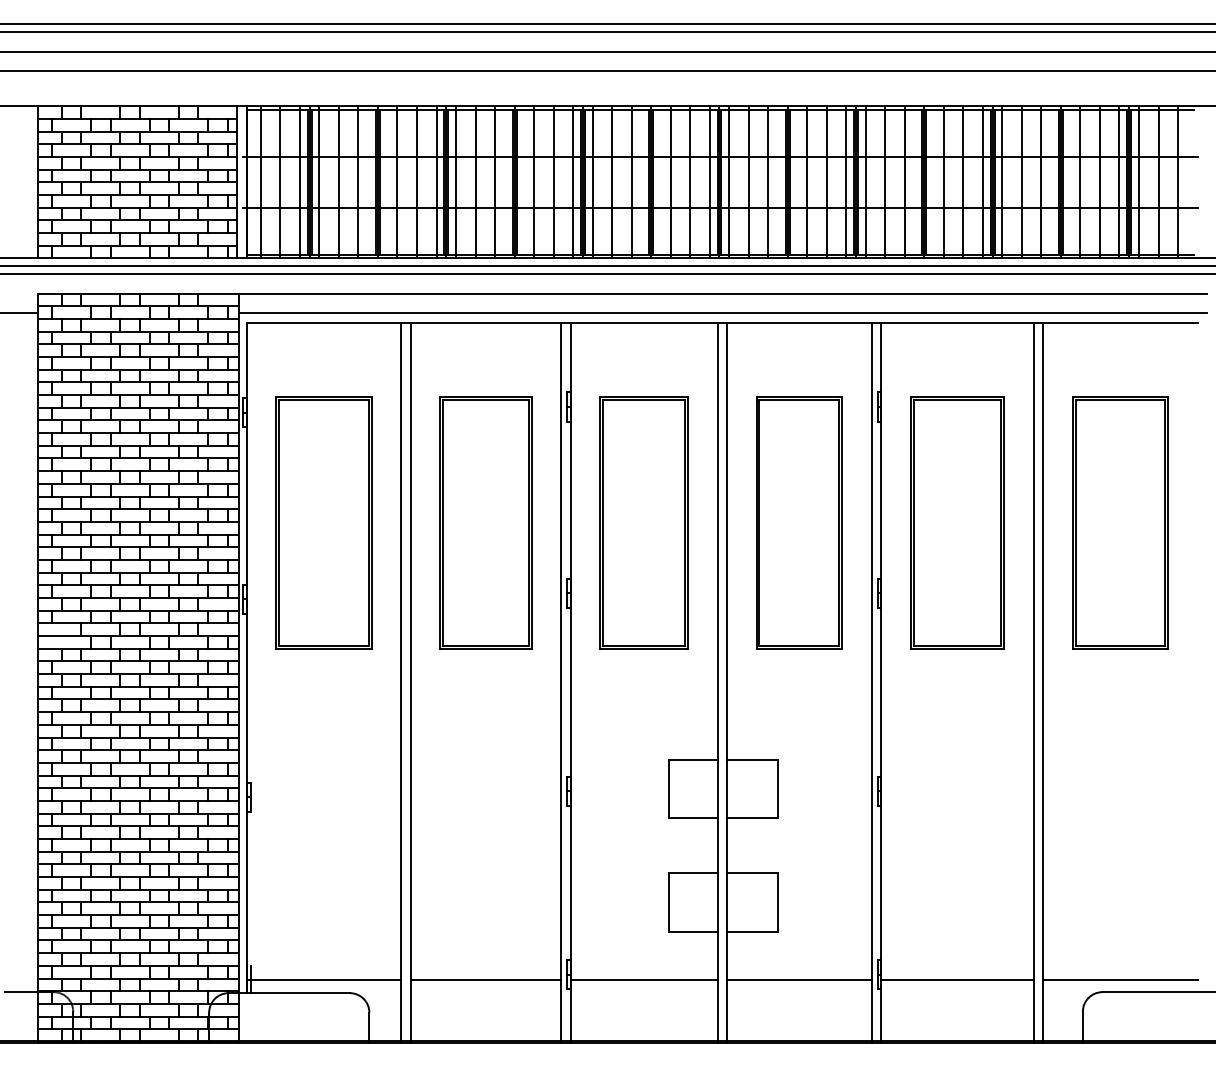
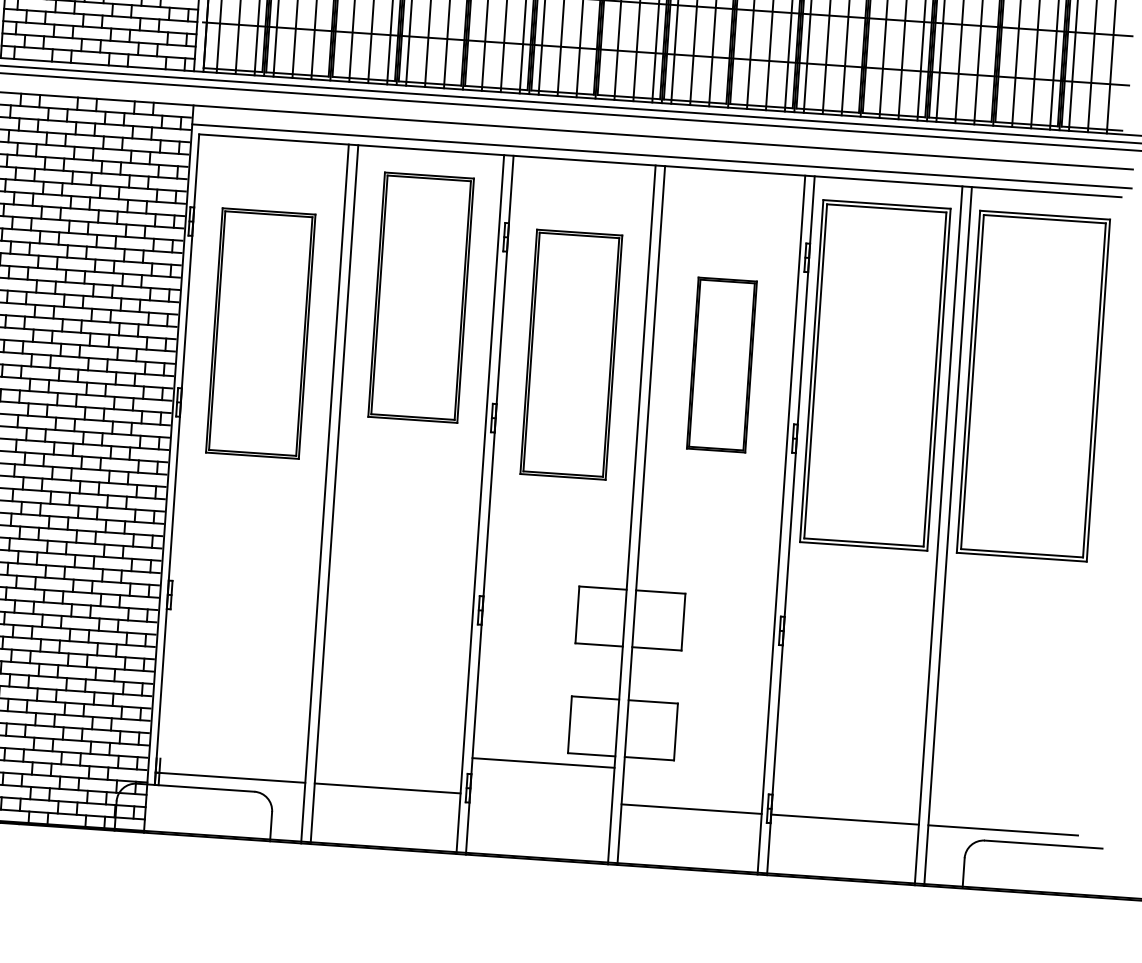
part: (485, 522) -> (420, 297), moved
part: (799, 522) -> (722, 364), size x0.7
part: (957, 522) -> (875, 375), size x1.4
part: (1120, 522) -> (1033, 385), size x1.4
line: (644, 980) -> (543, 763), moved

